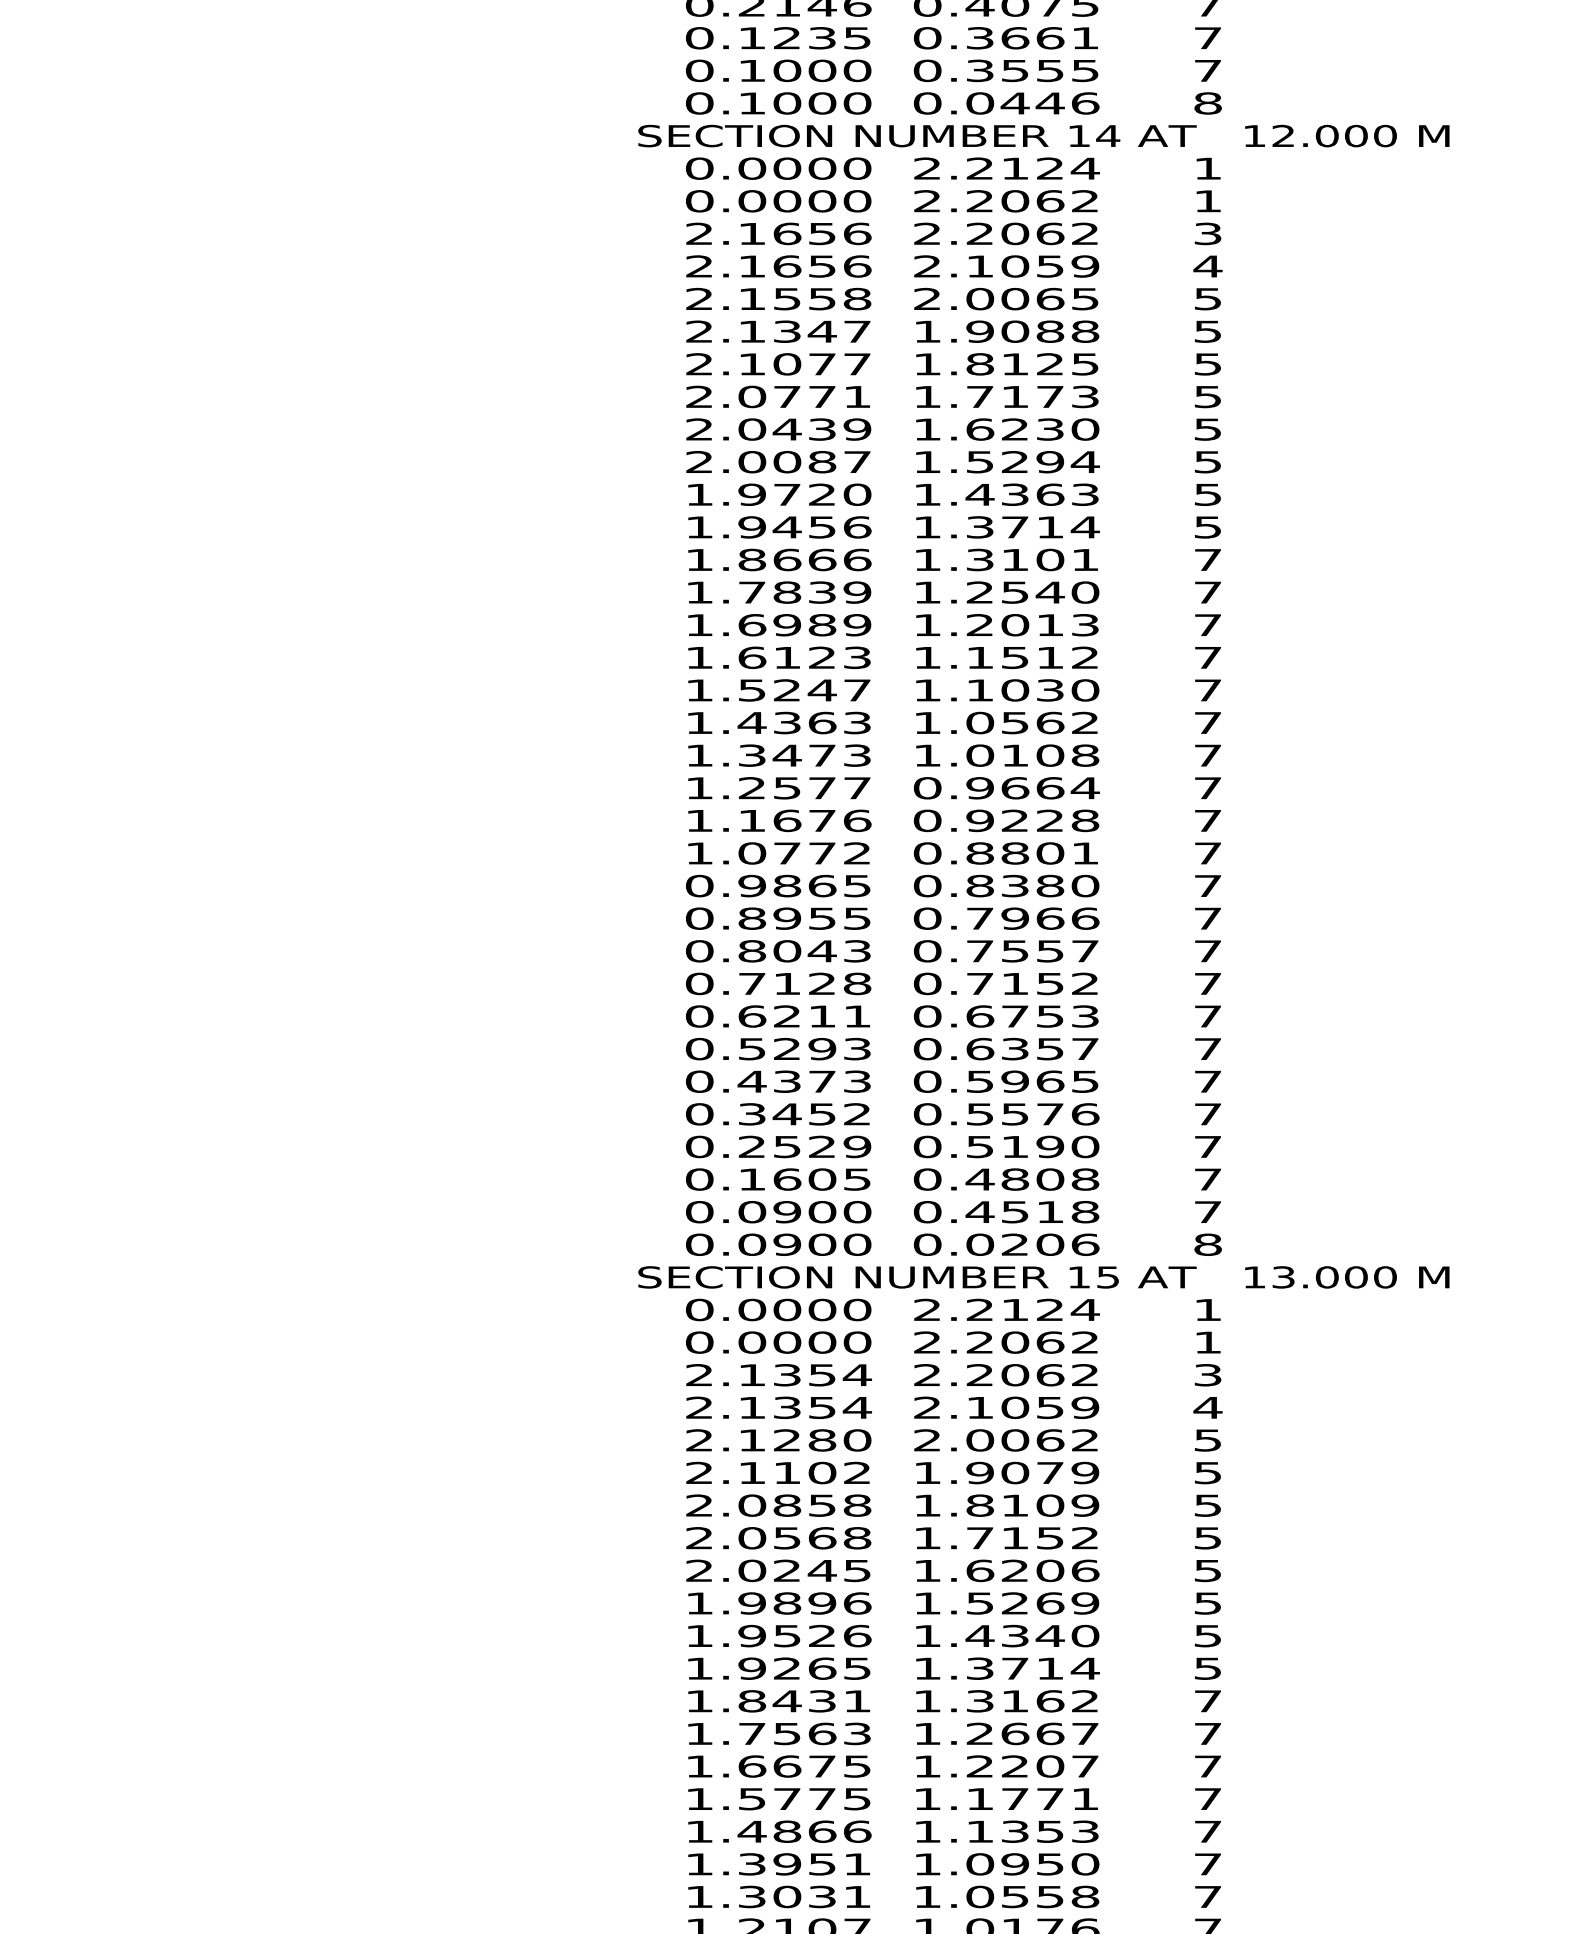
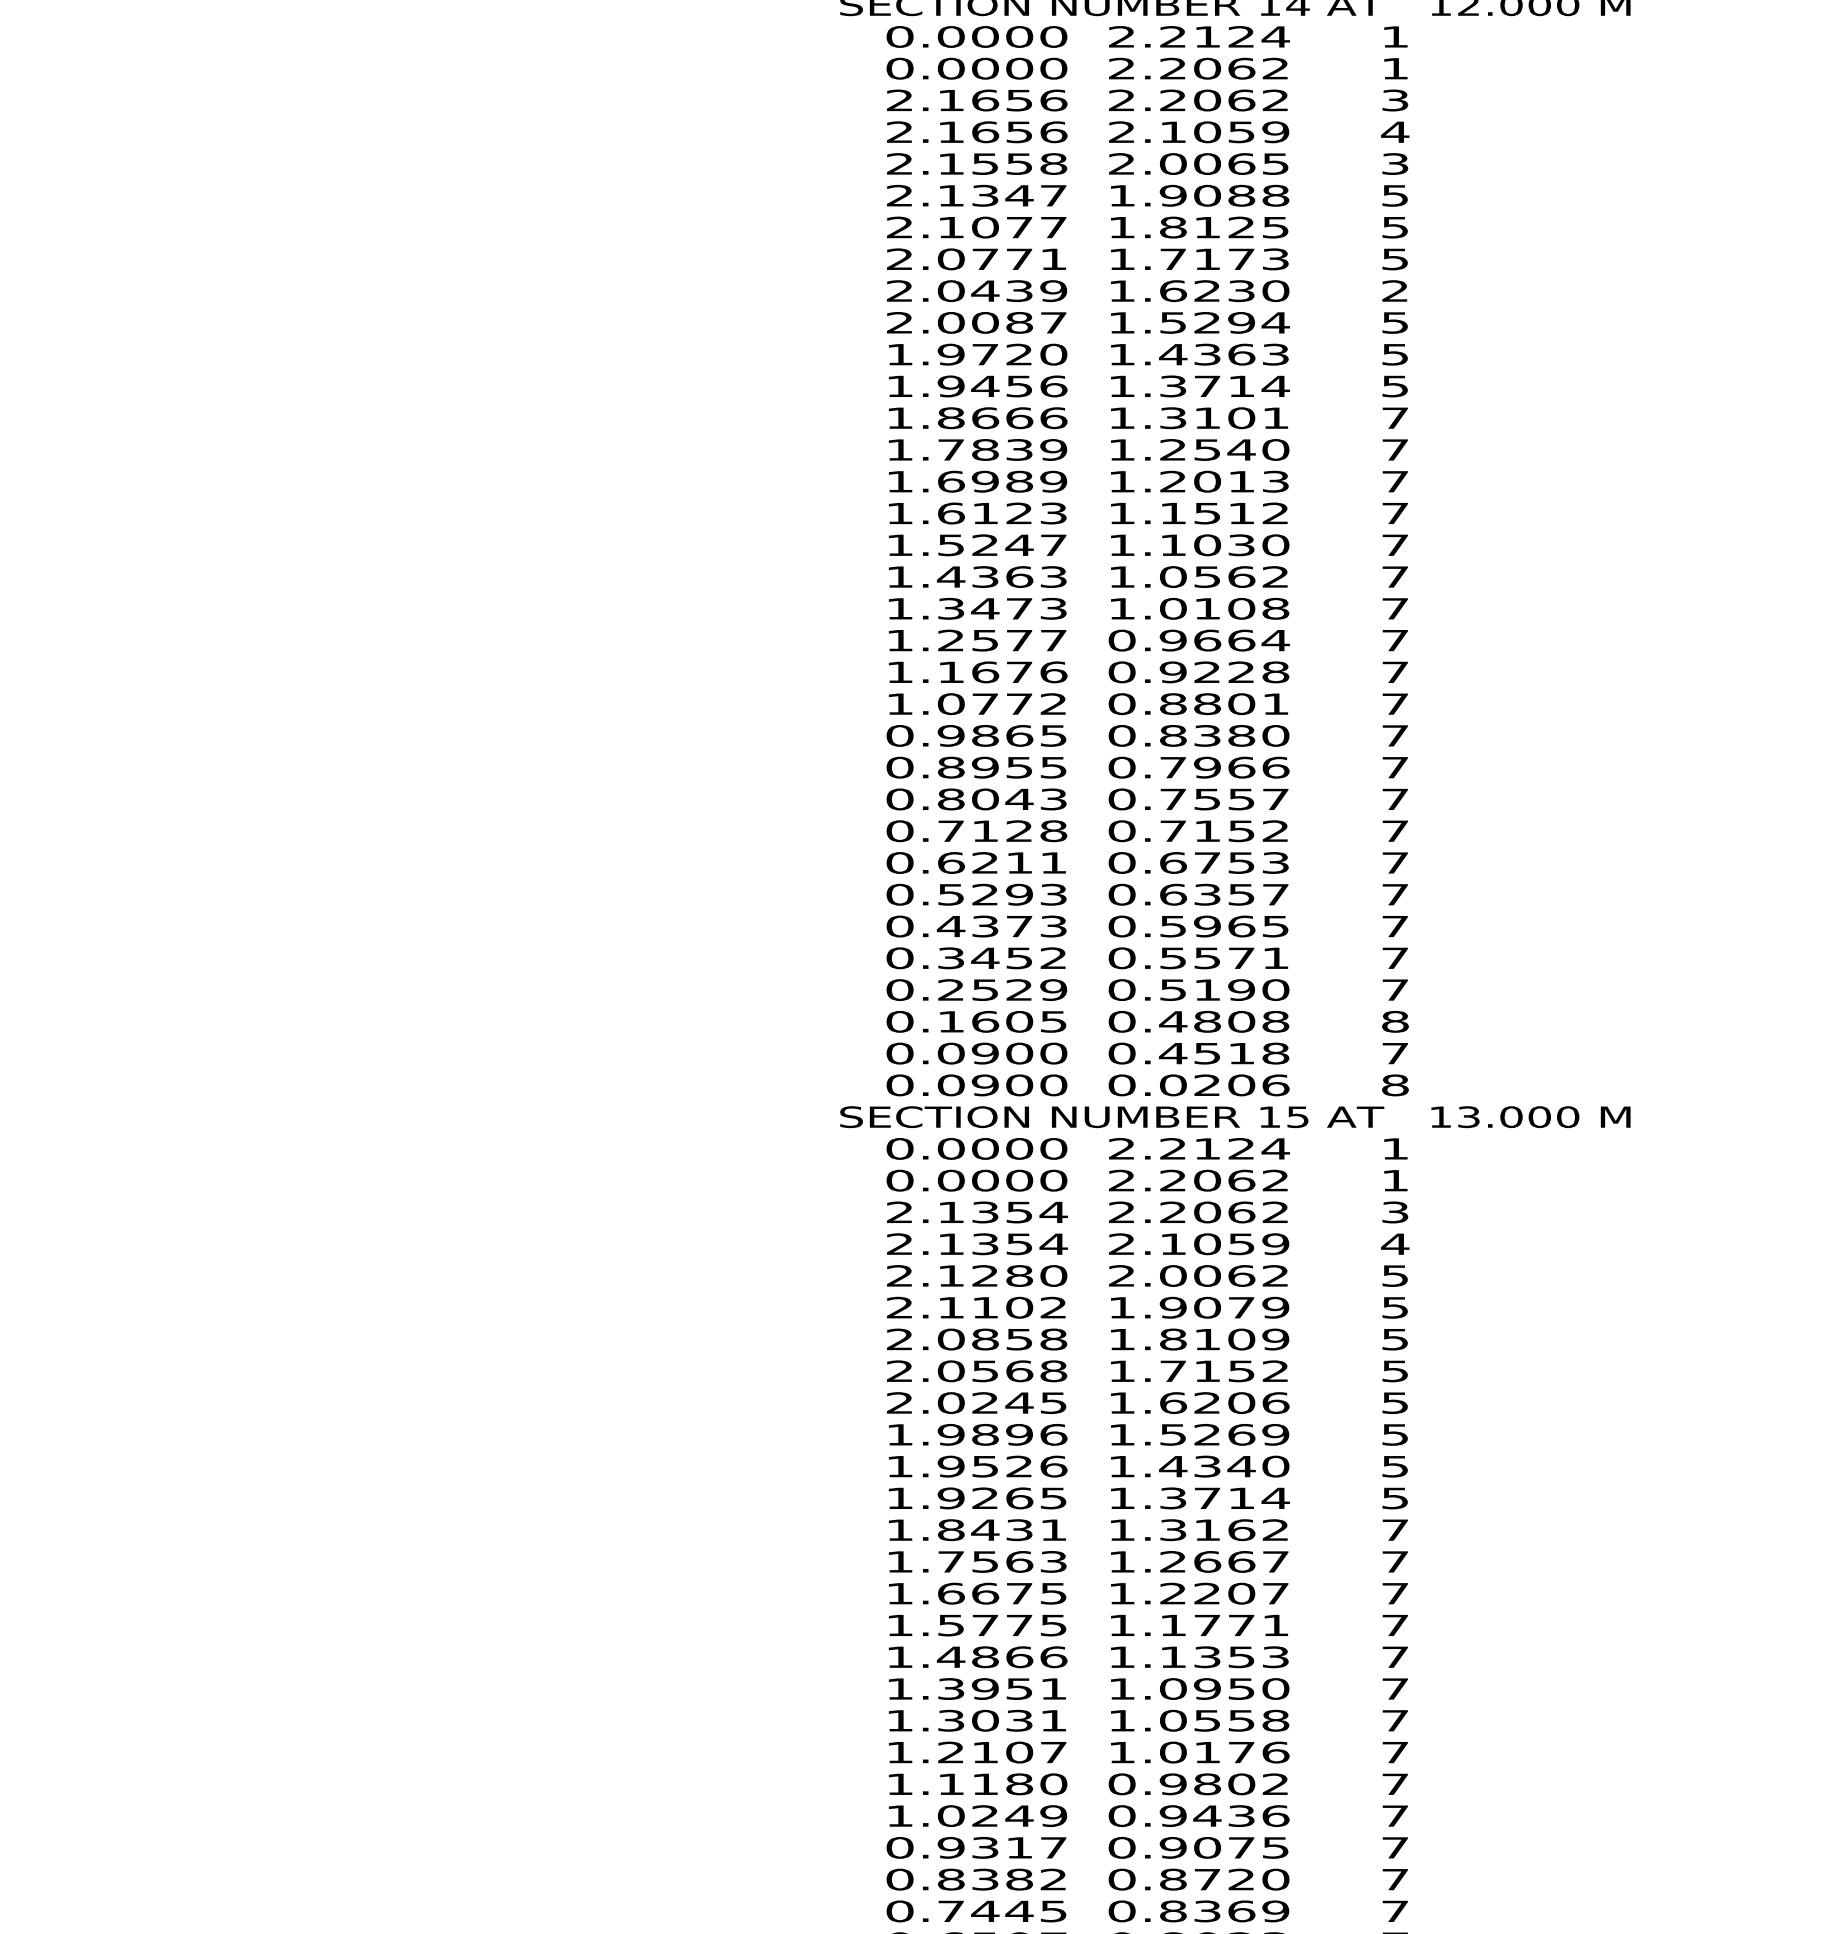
text: (1208, 298) -> (1395, 163), 5 -> 3
text: (1207, 429) -> (1394, 291), 5 -> 2
text: (1085, 1114) -> (1275, 958), 0.5576 -> 0.5571
text: (1208, 1179) -> (1395, 1021), 7 -> 8

